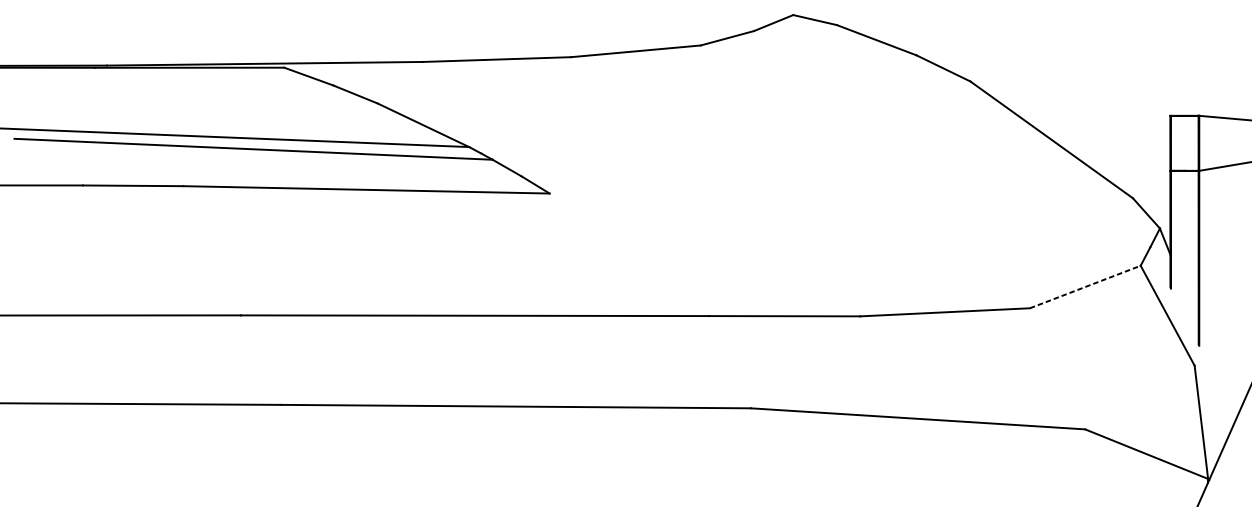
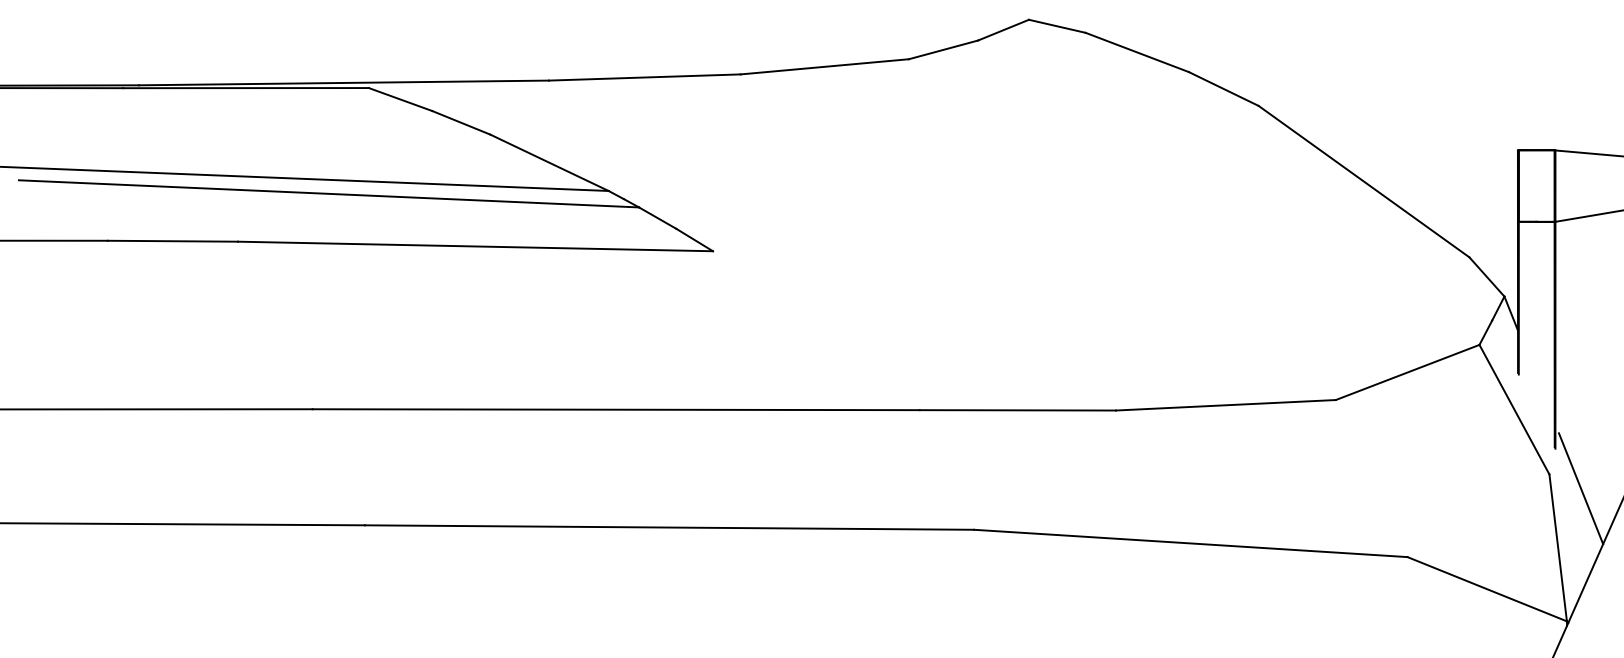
line: (1085, 287) -> (1407, 372), dashed -> solid
line: (1218, 376) -> (1580, 488), added

